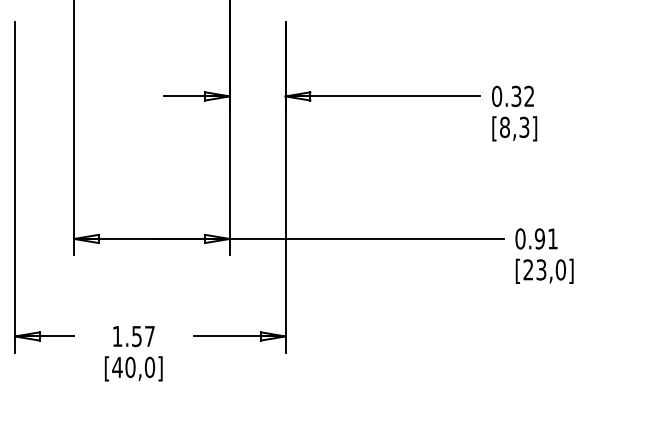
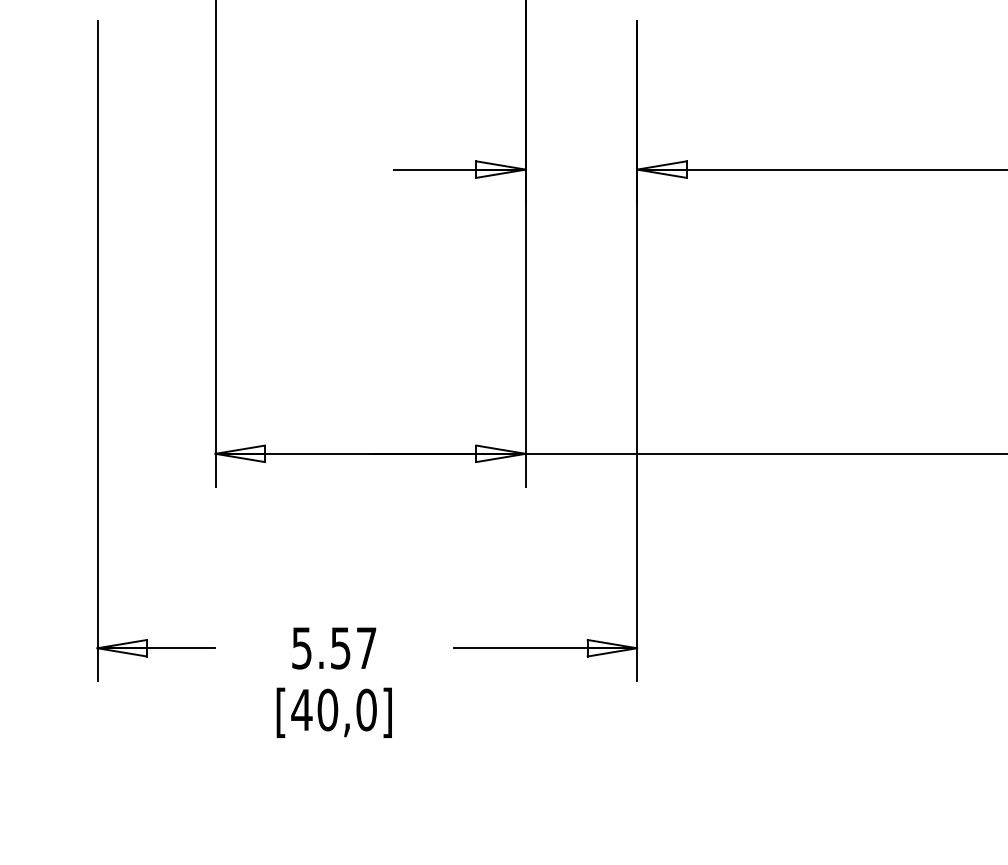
text: (117, 336) -> (301, 648), 1.57 -> 5.57

